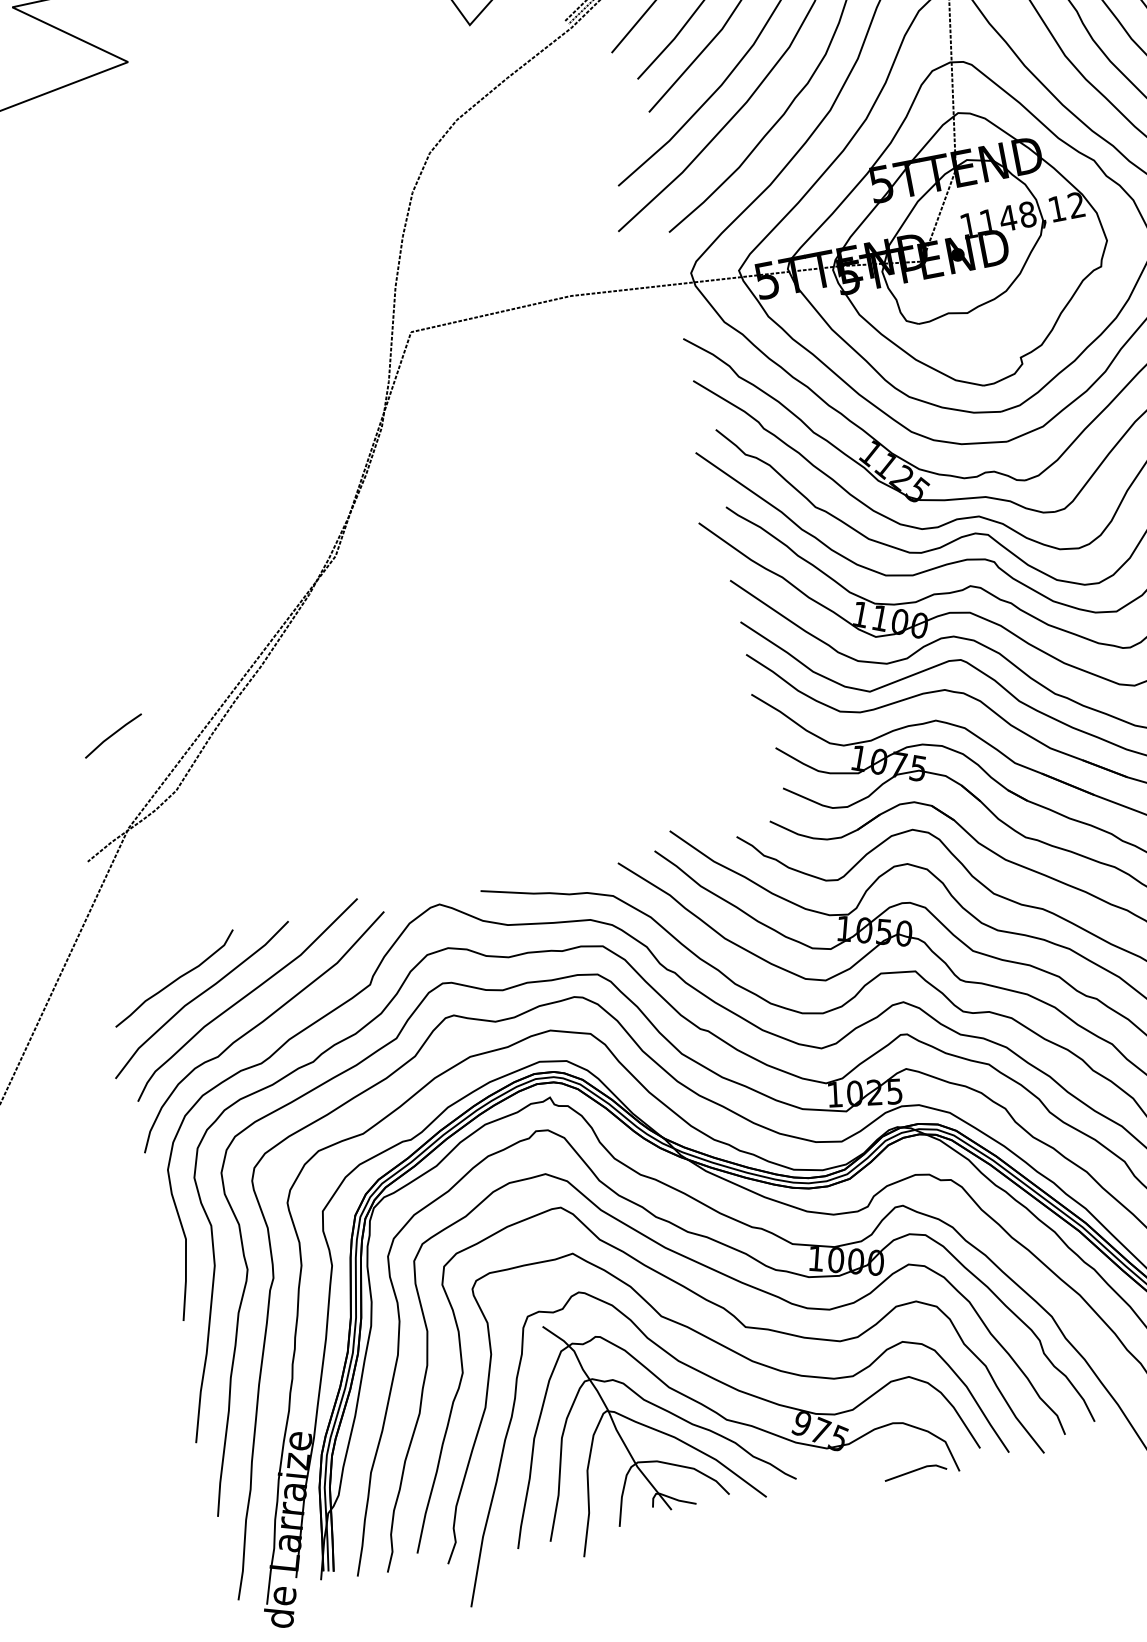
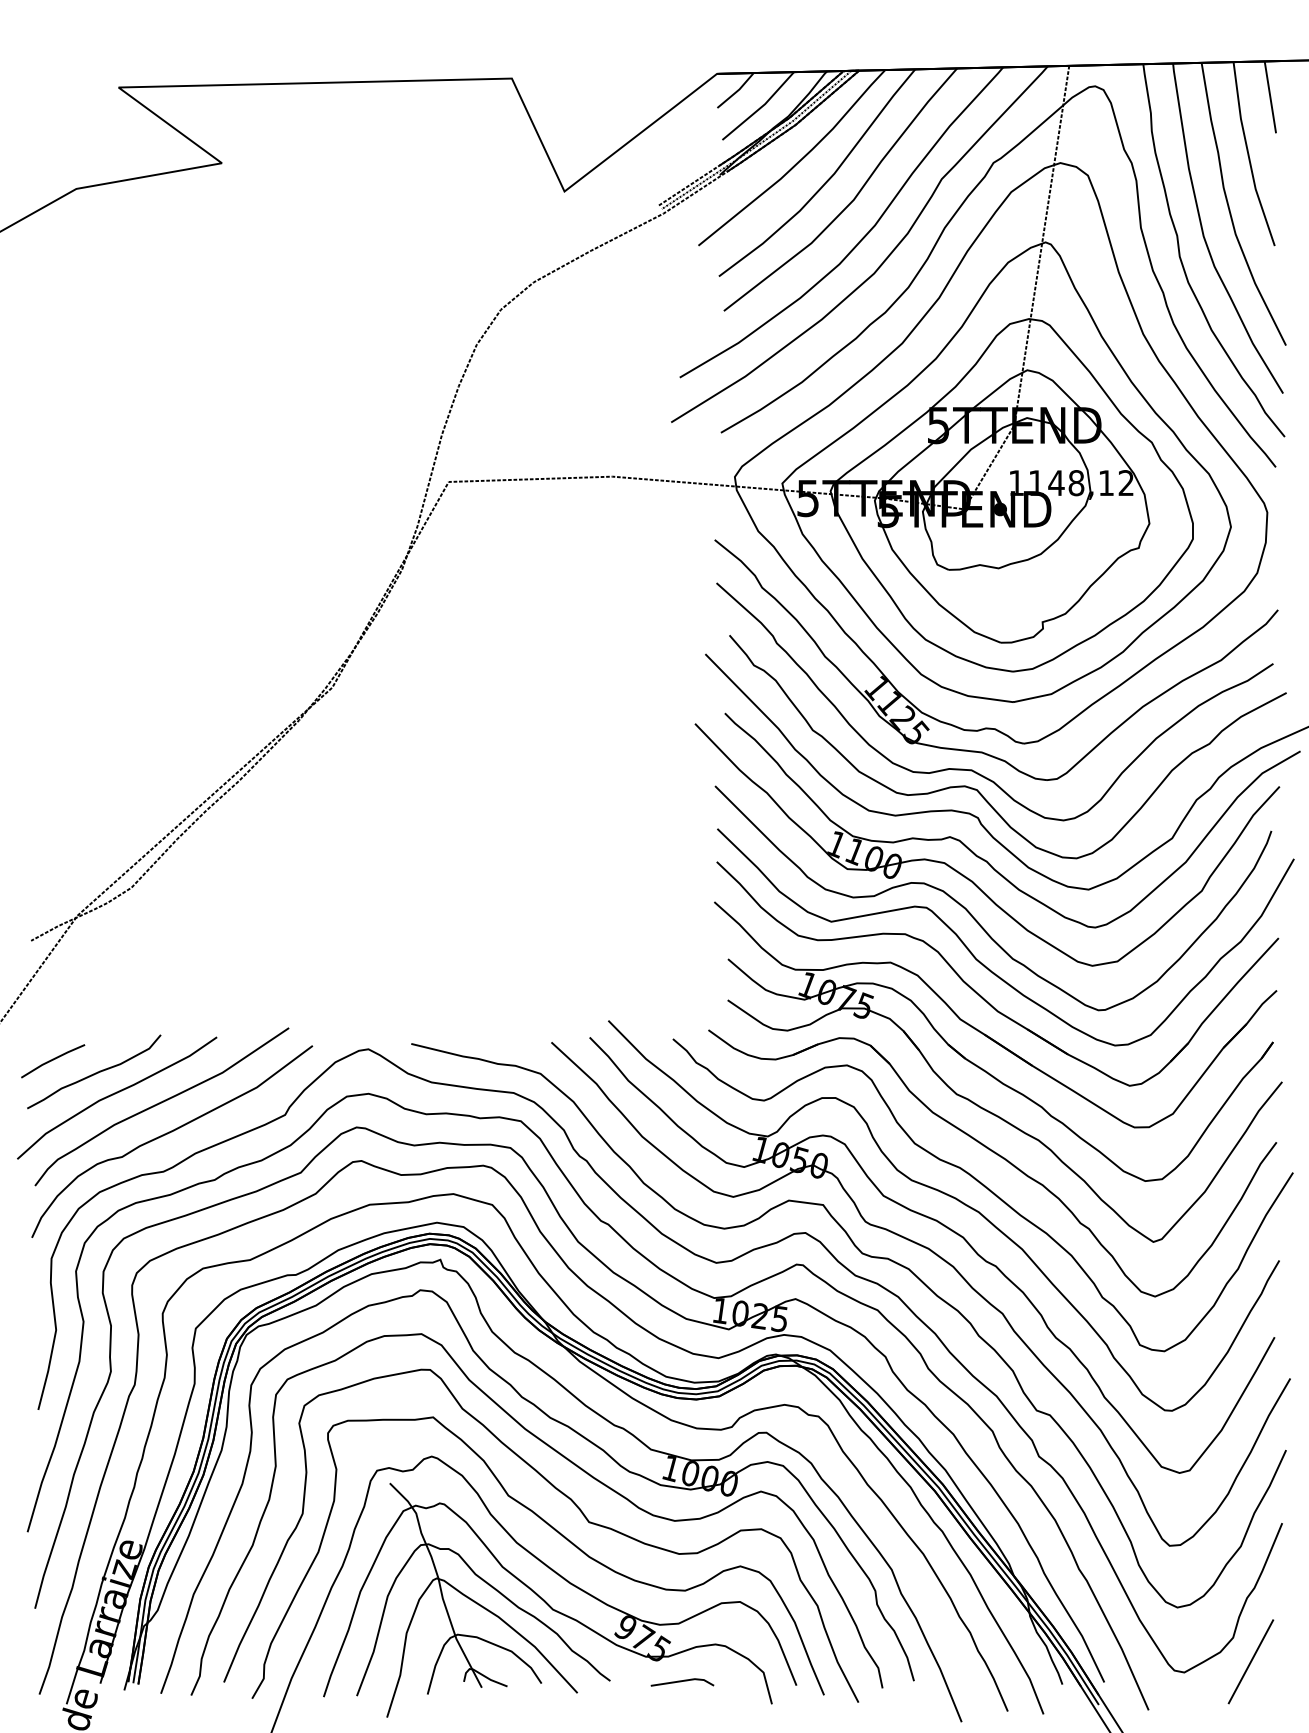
line: (113, 735) -> (53, 1060), moved
line: (915, 1470) -> (682, 1681), moved

